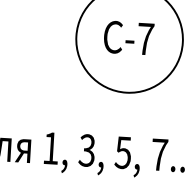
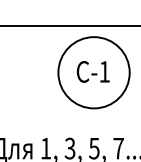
text: (145, 38) -> (104, 71), -7 -> -1

